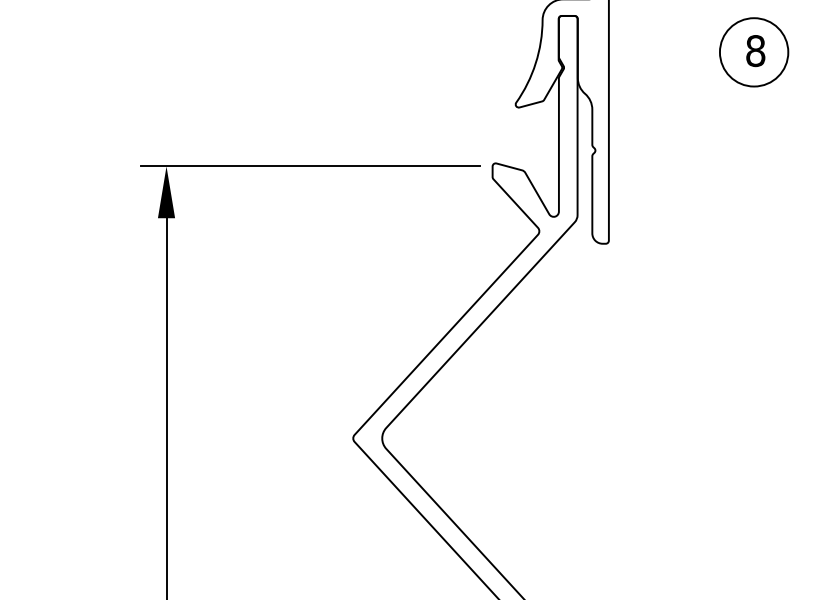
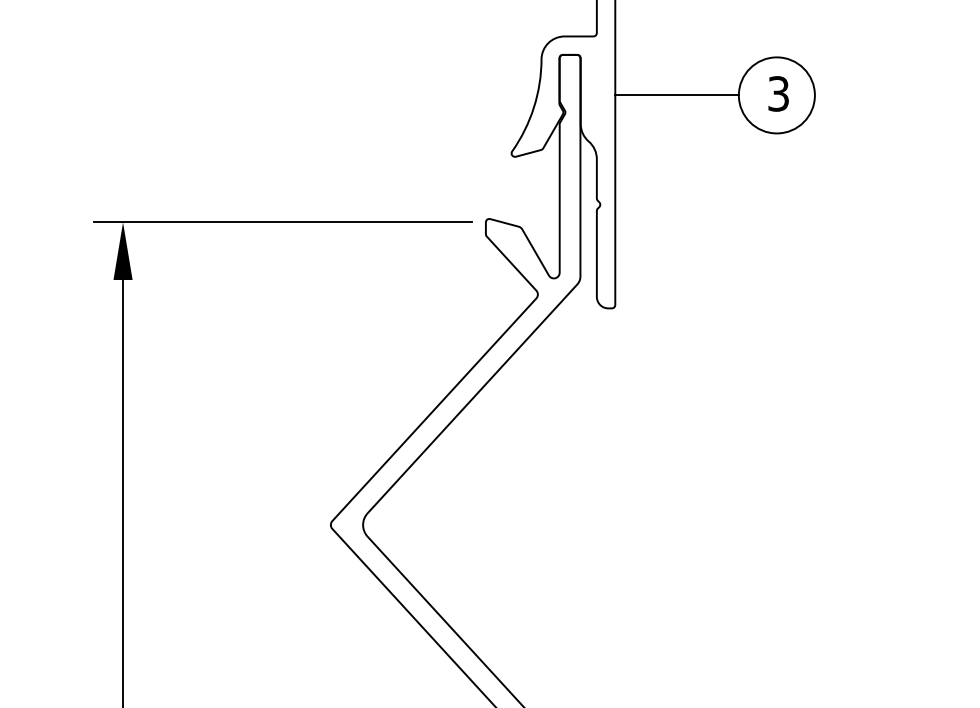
text: (755, 50) -> (778, 93), 8 -> 3
line: (663, 52) -> (676, 95), added

